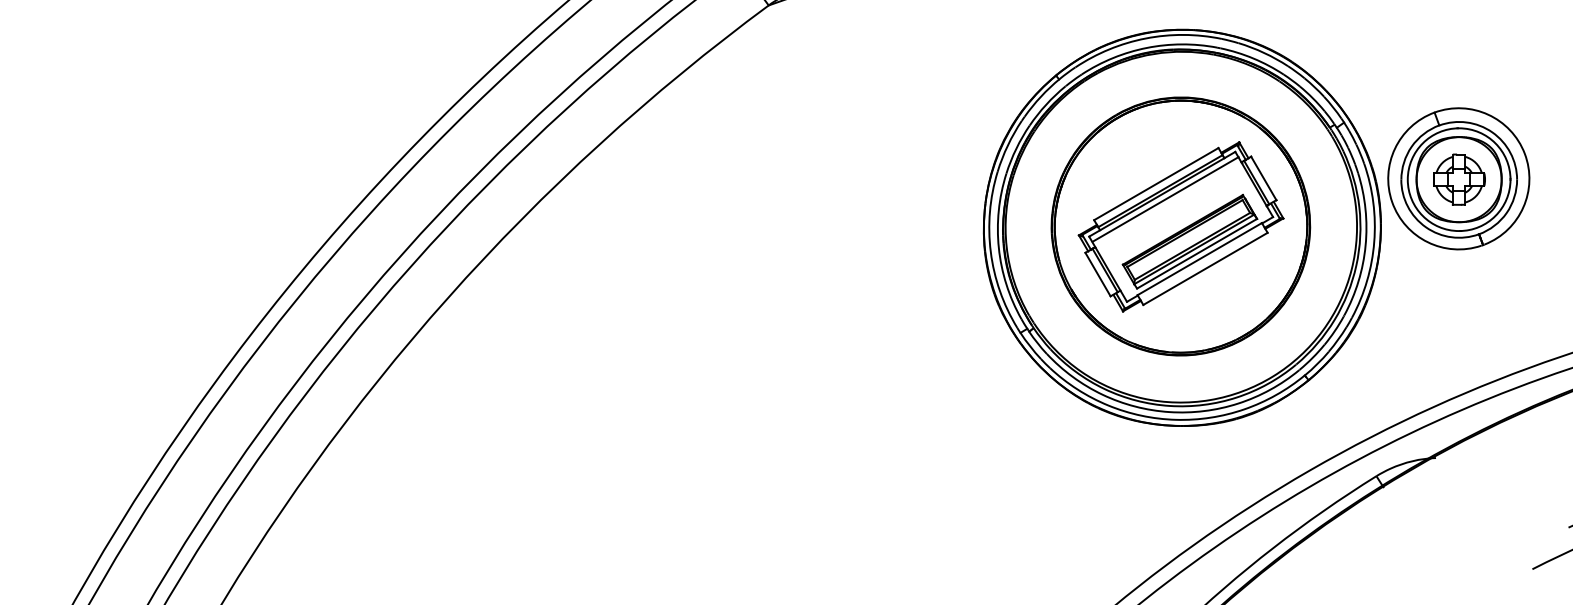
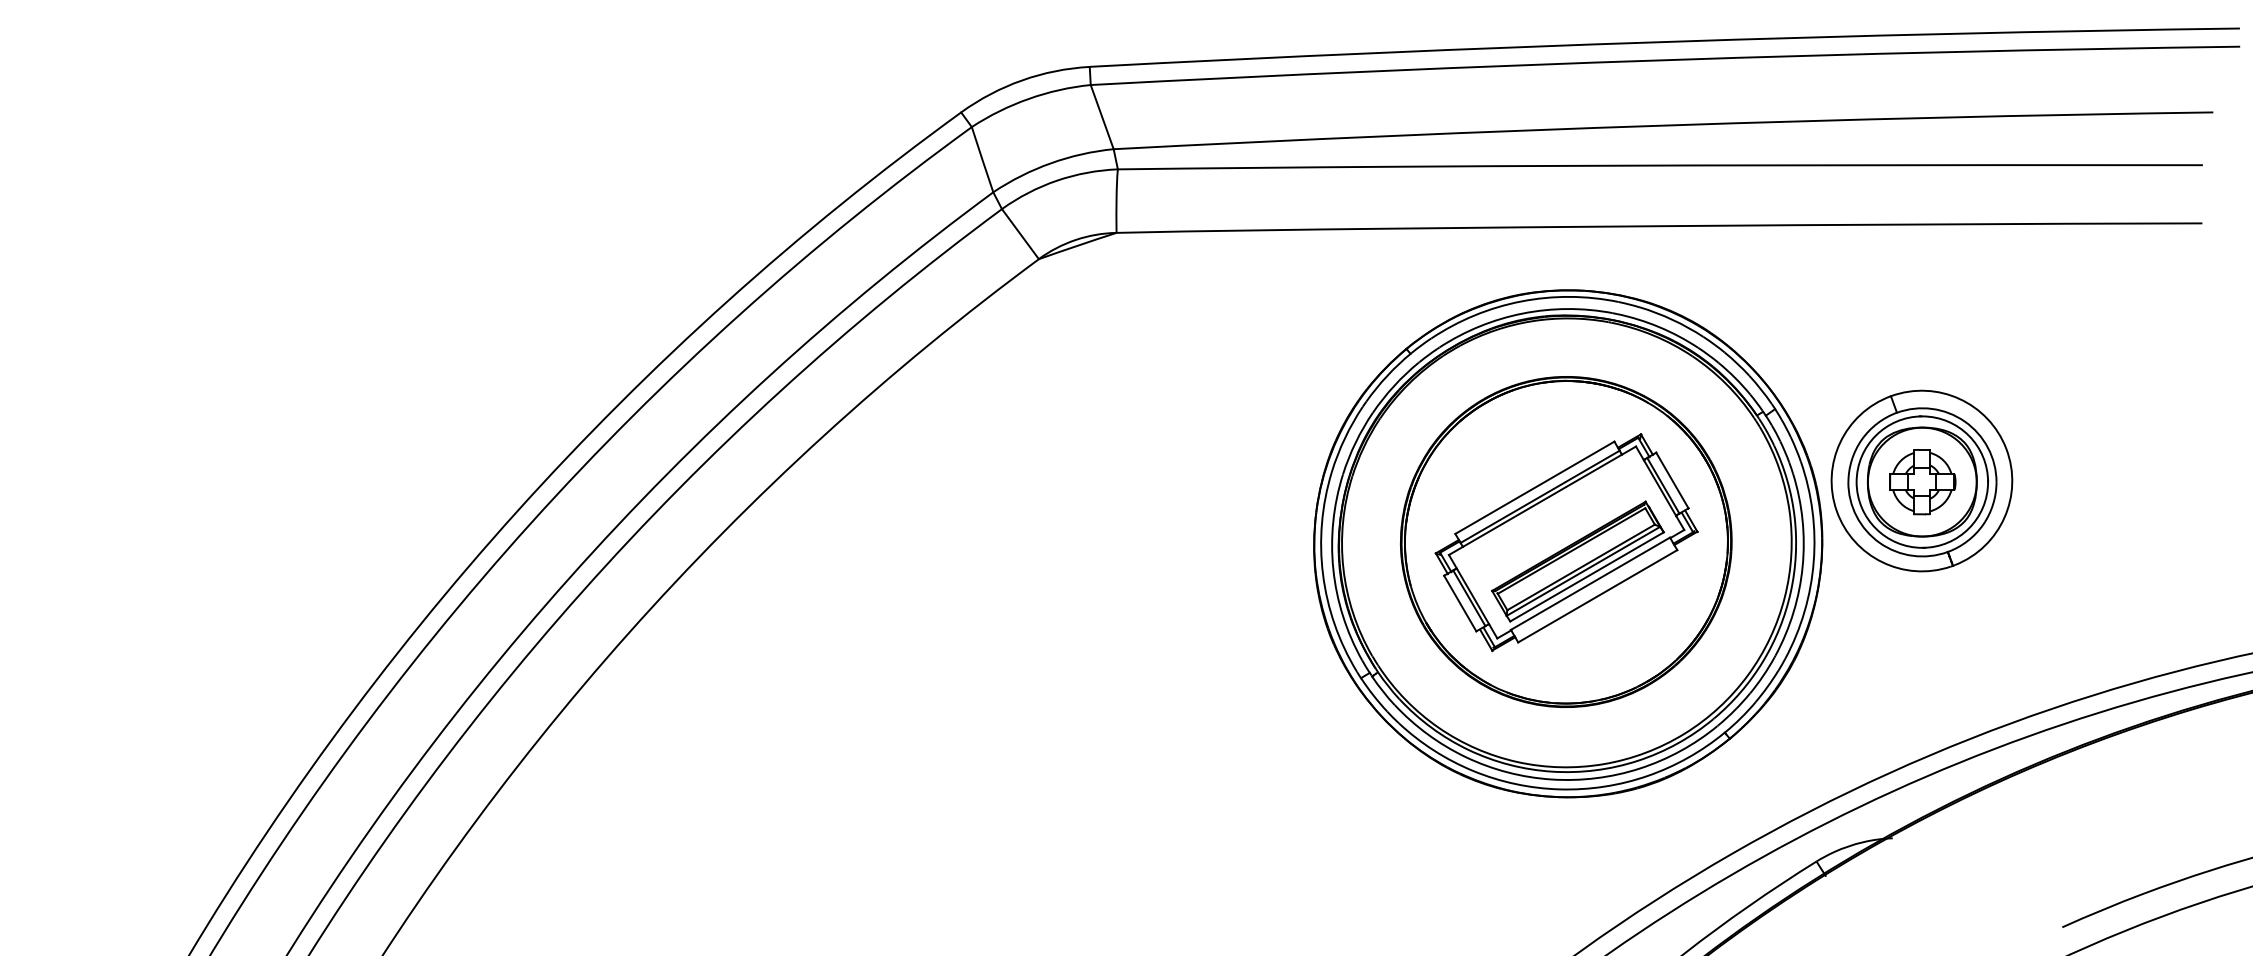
line: (1165, 199) -> (1546, 507), removed

